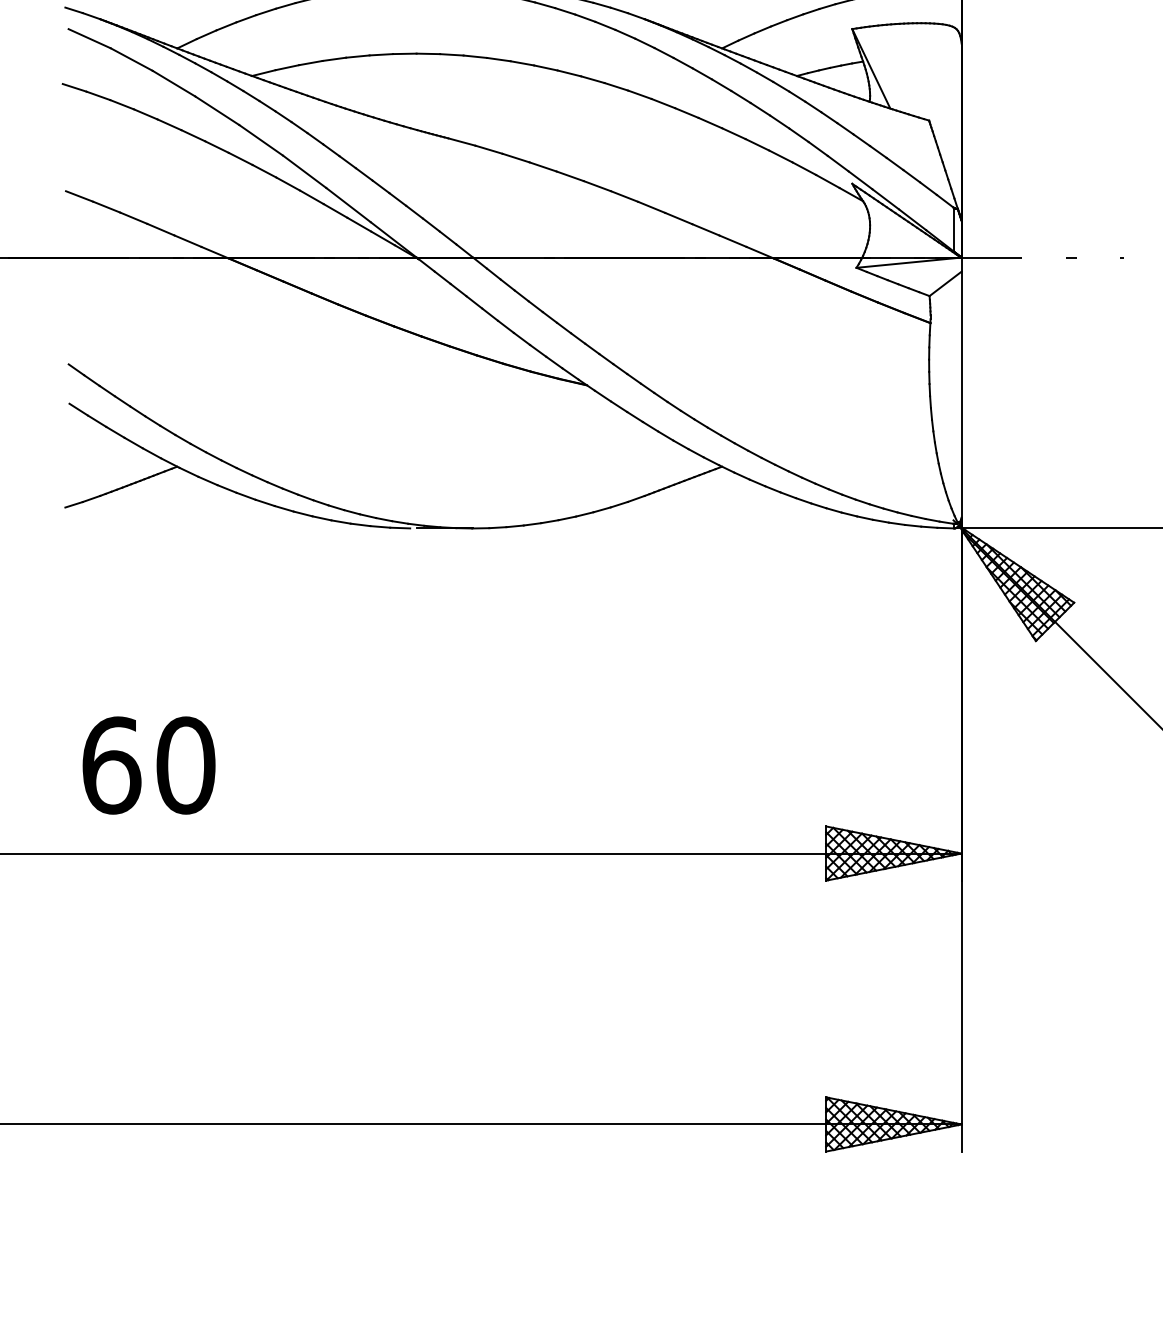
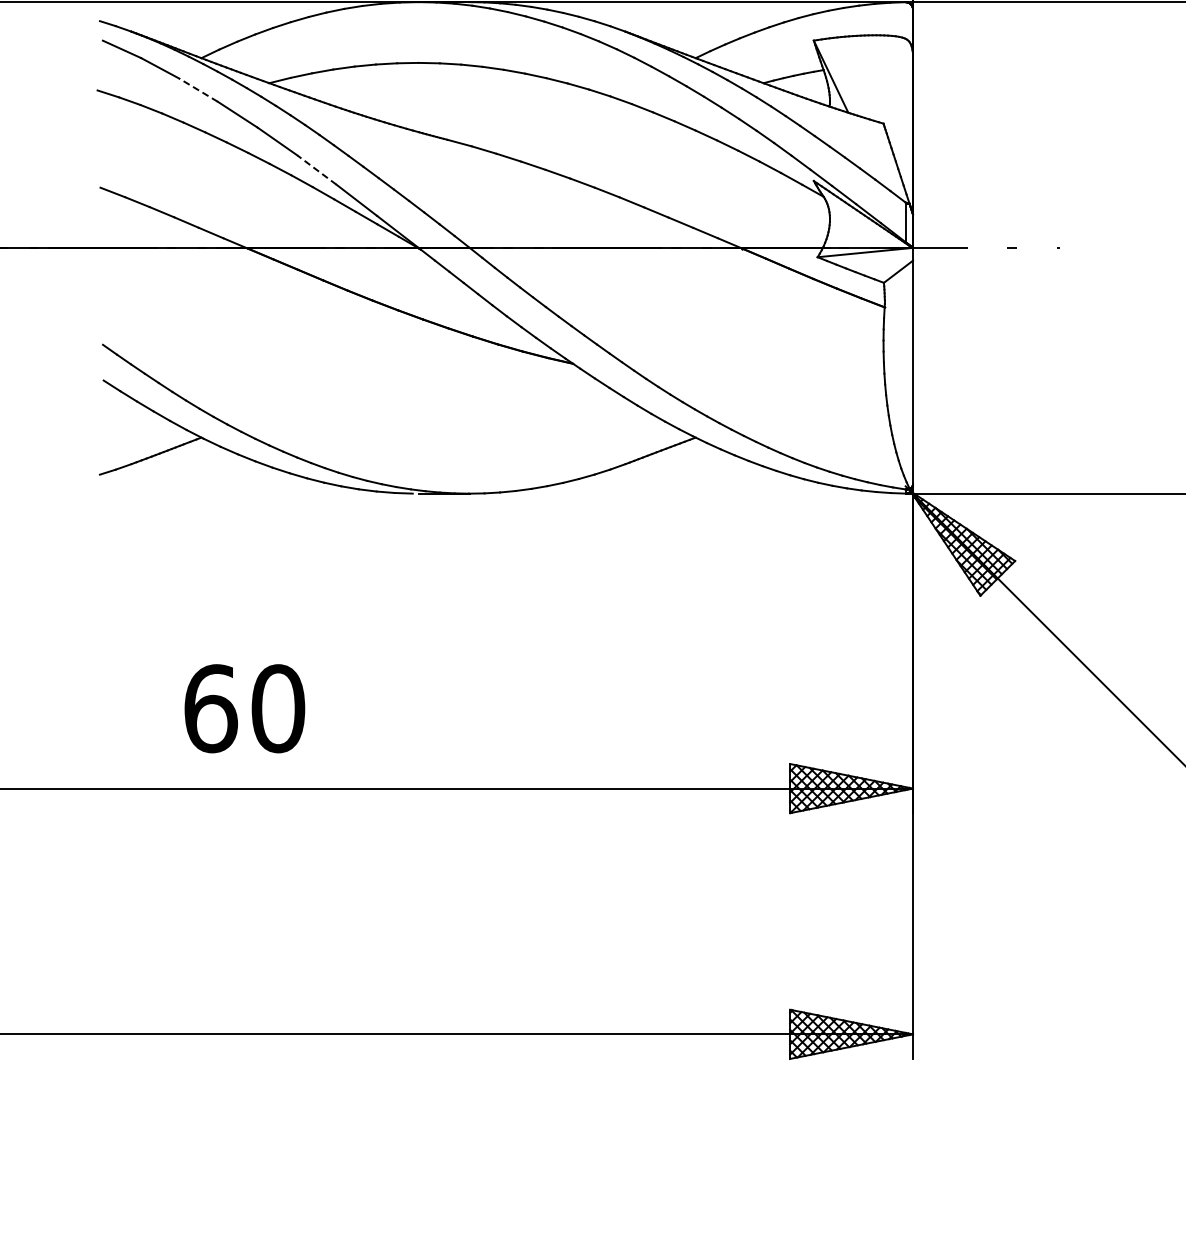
line: (174, 84) -> (198, 90), solid -> dashed
line: (304, 172) -> (316, 170), solid -> dashed
text: (148, 765) -> (244, 708), moved

